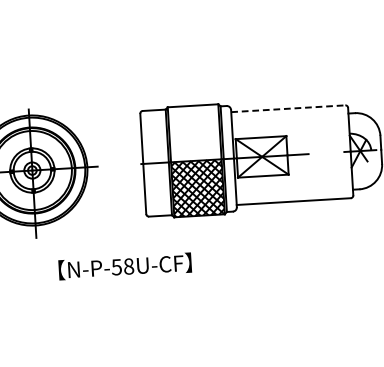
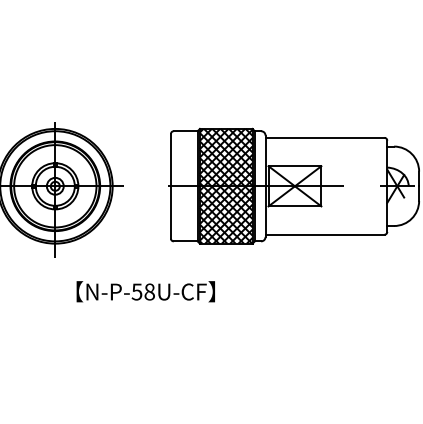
line: (288, 108) -> (325, 137), dashed -> solid
hatch: (193, 133) -> (225, 157), added

